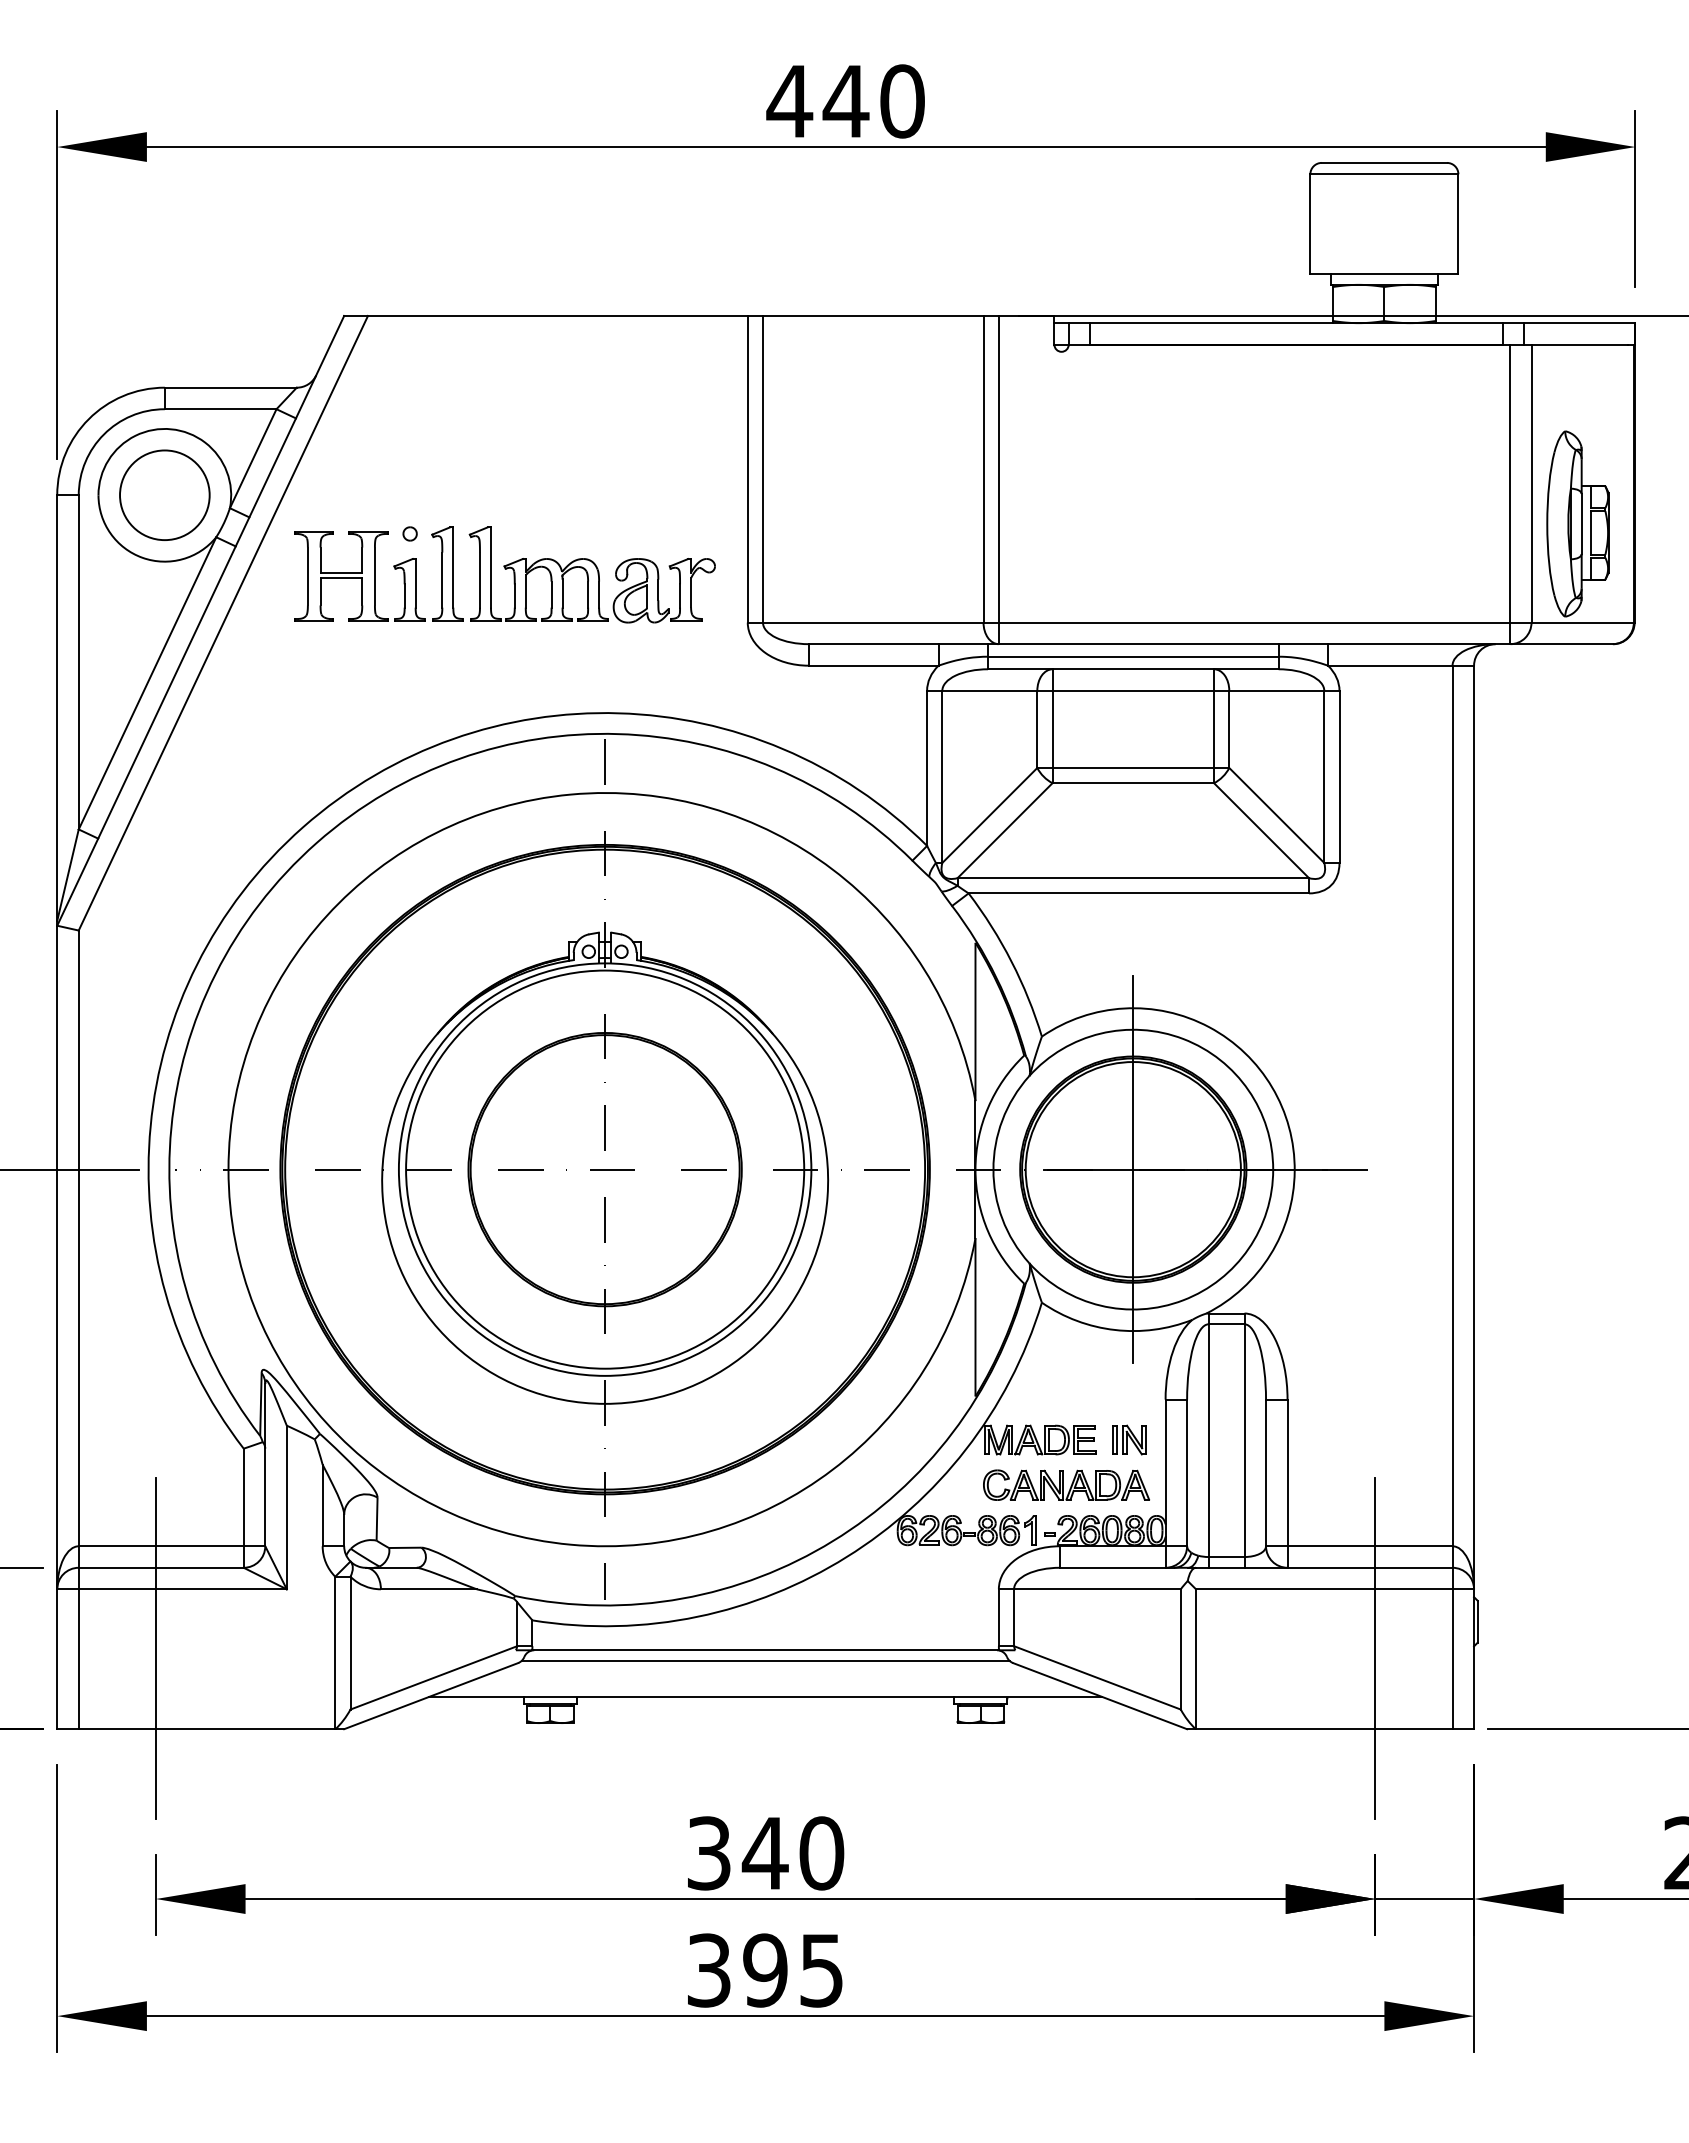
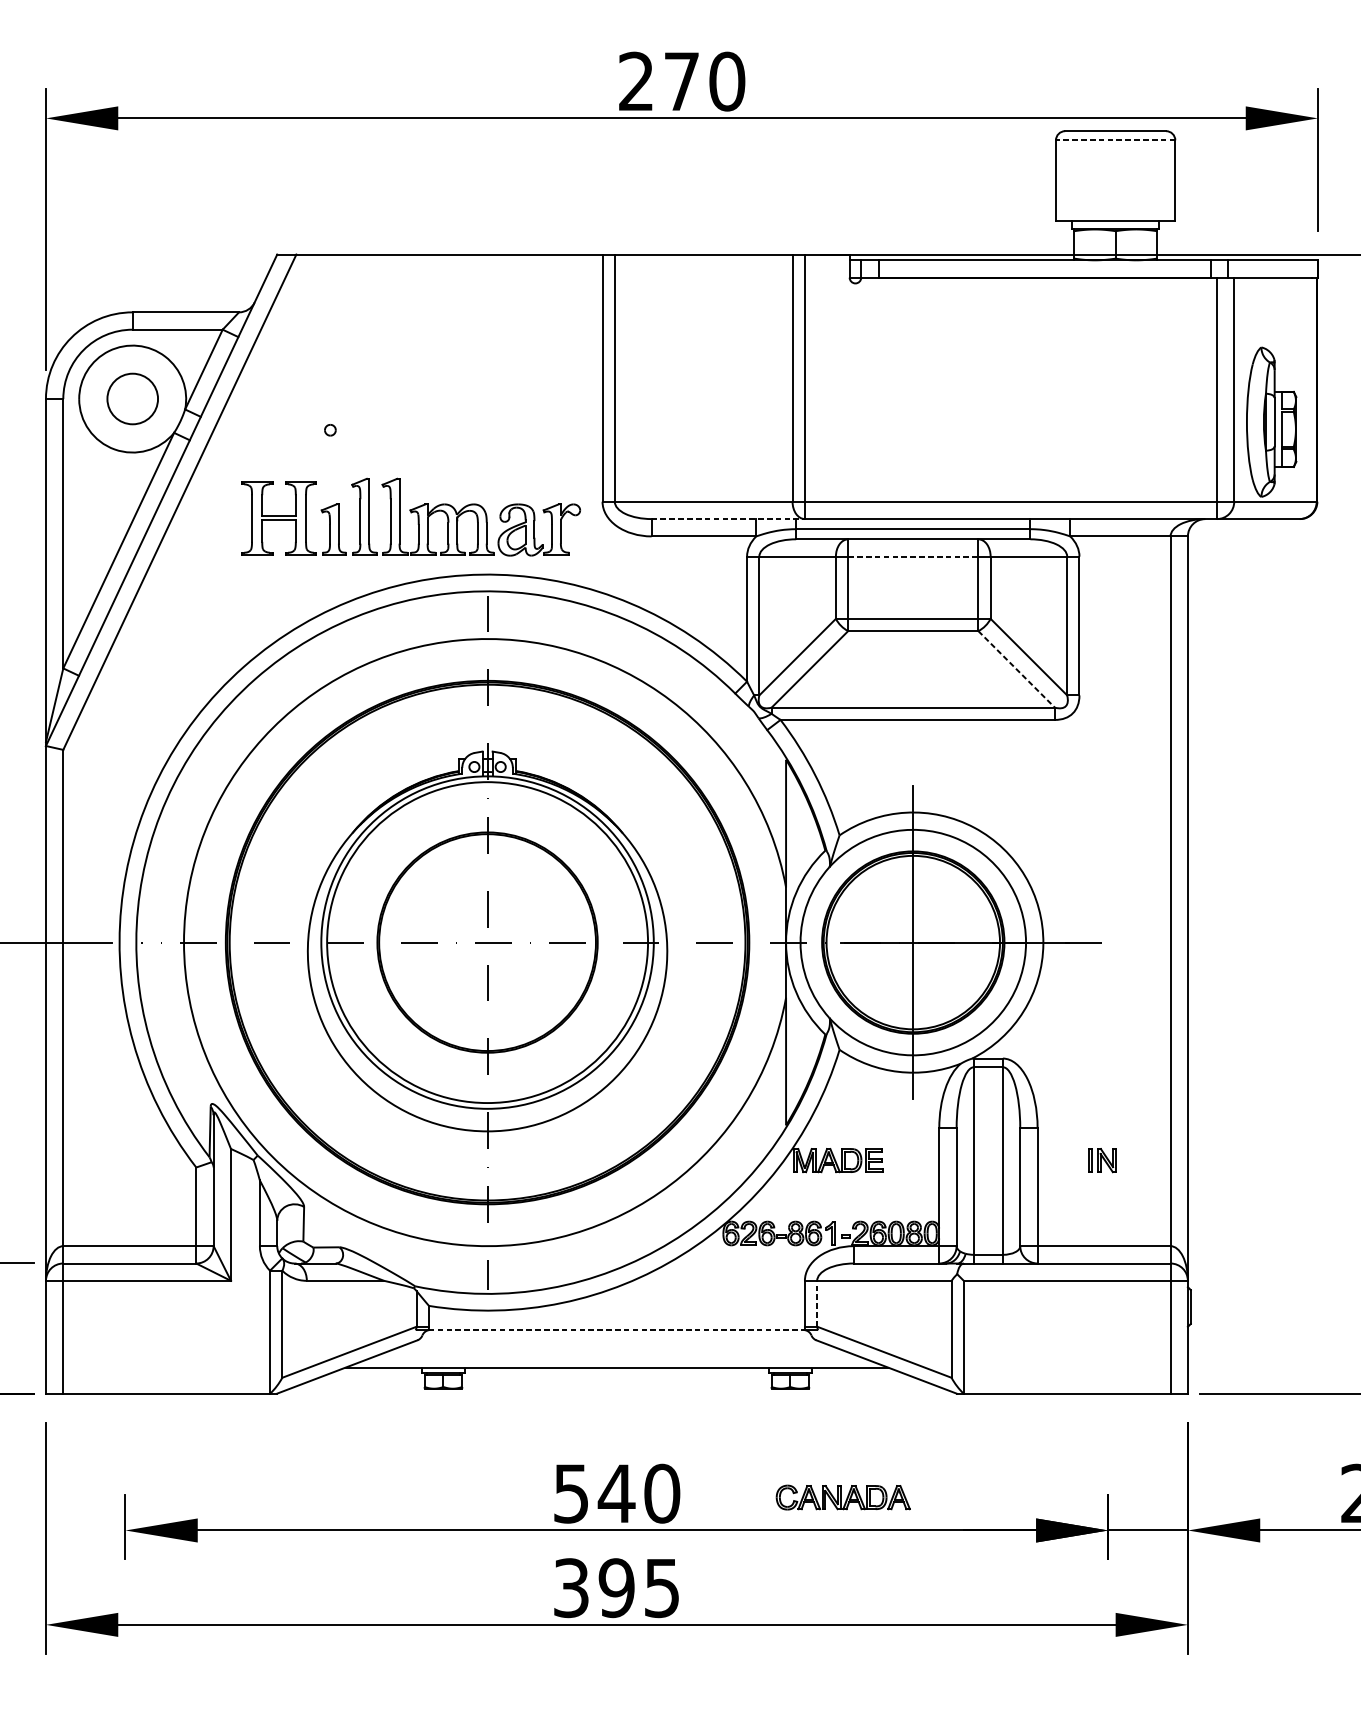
text: (817, 100) -> (658, 80), 440 -> 270
line: (1383, 174) -> (1114, 140), solid -> dashed
circle: (164, 494) -> (132, 398), size x0.7
part: (504, 574) -> (410, 516), moved
line: (904, 644) -> (728, 519), solid -> dashed
line: (1133, 690) -> (913, 556), solid -> dashed
line: (1261, 831) -> (1016, 670), solid -> dashed
part: (1129, 1439) -> (1102, 1160), moved
part: (1066, 1484) -> (843, 1497), moved
line: (1014, 1617) -> (817, 1303), solid -> dashed
line: (155, 1648) -> (125, 1328), removed
line: (1375, 1648) -> (1108, 1328), removed
line: (766, 1650) -> (617, 1330), solid -> dashed
line: (765, 1661) -> (616, 1339), removed
text: (709, 1853) -> (571, 1493), 340 -> 540

